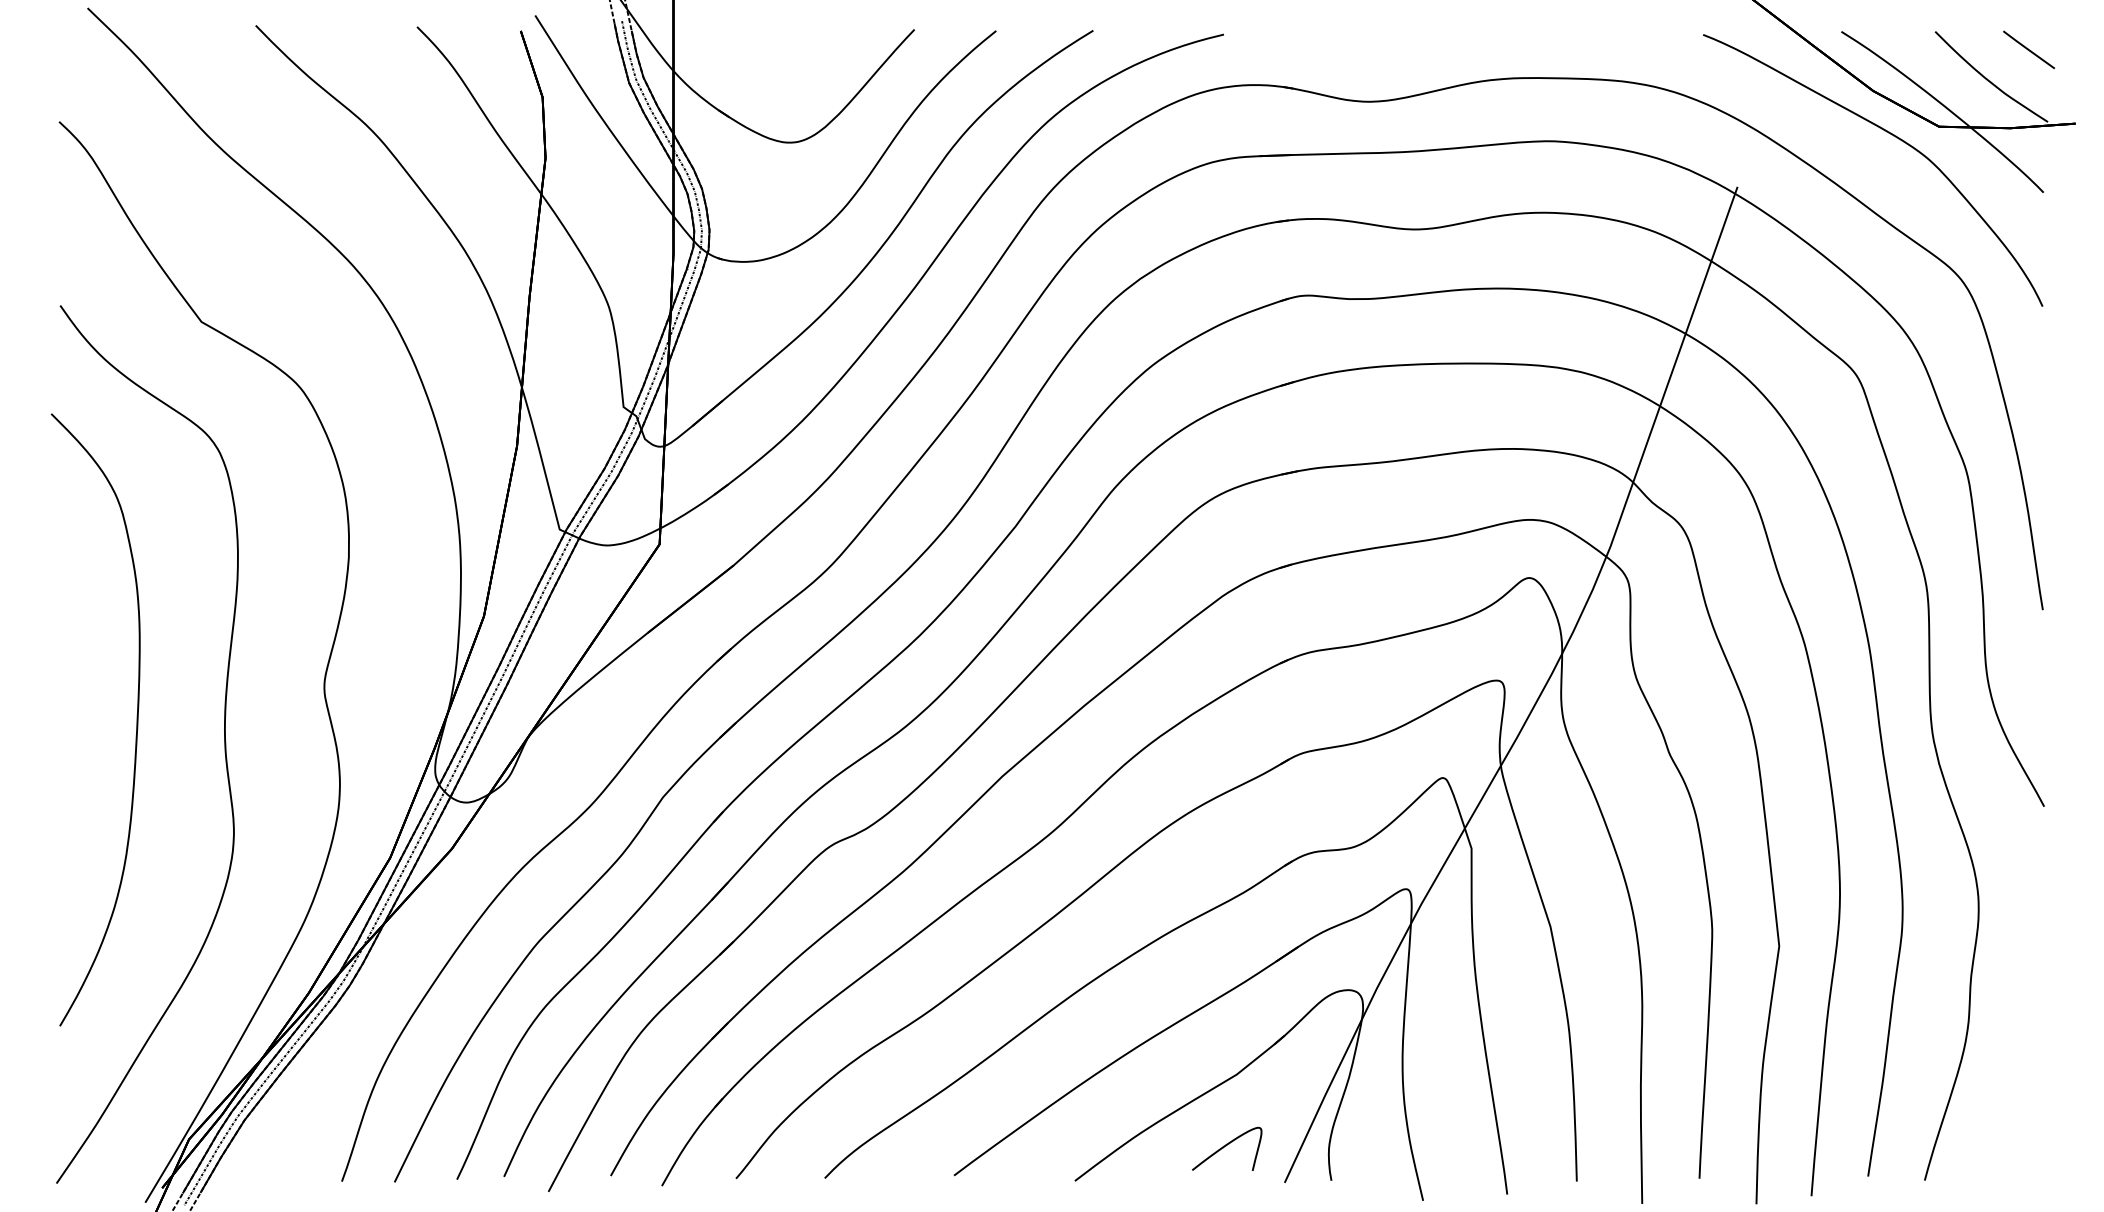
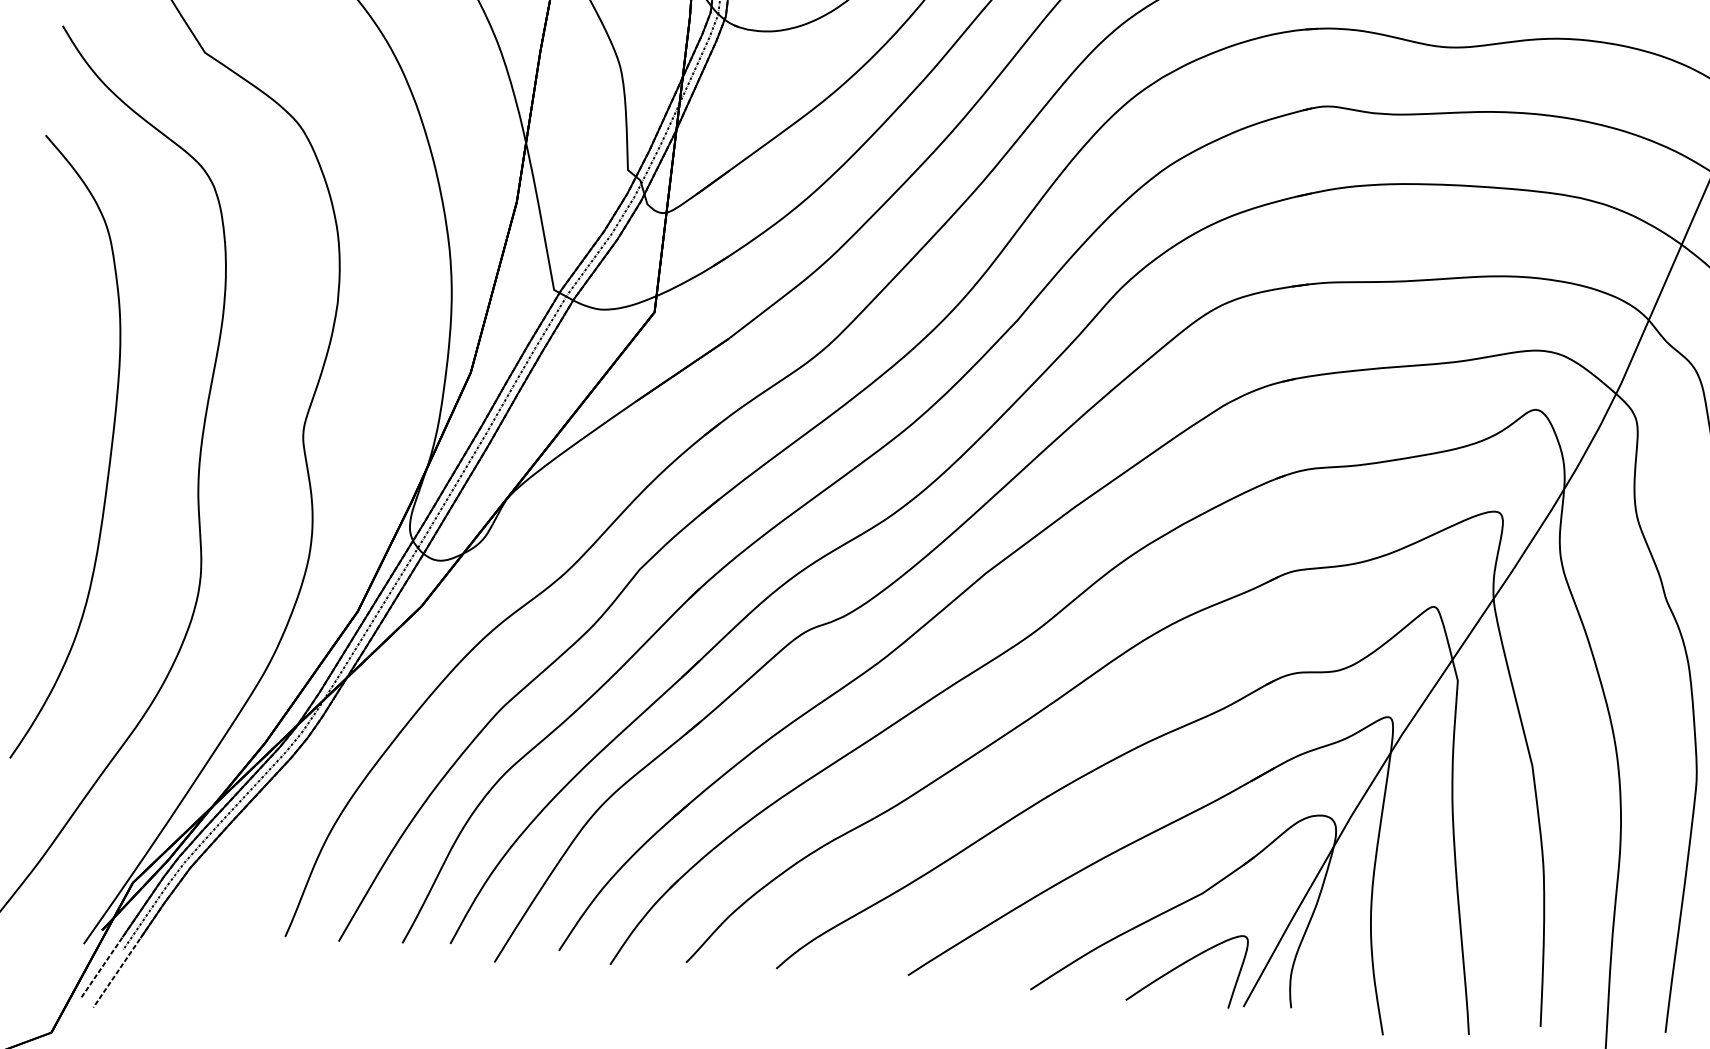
part: (1226, 1148) -> (1186, 967), size x1.67

